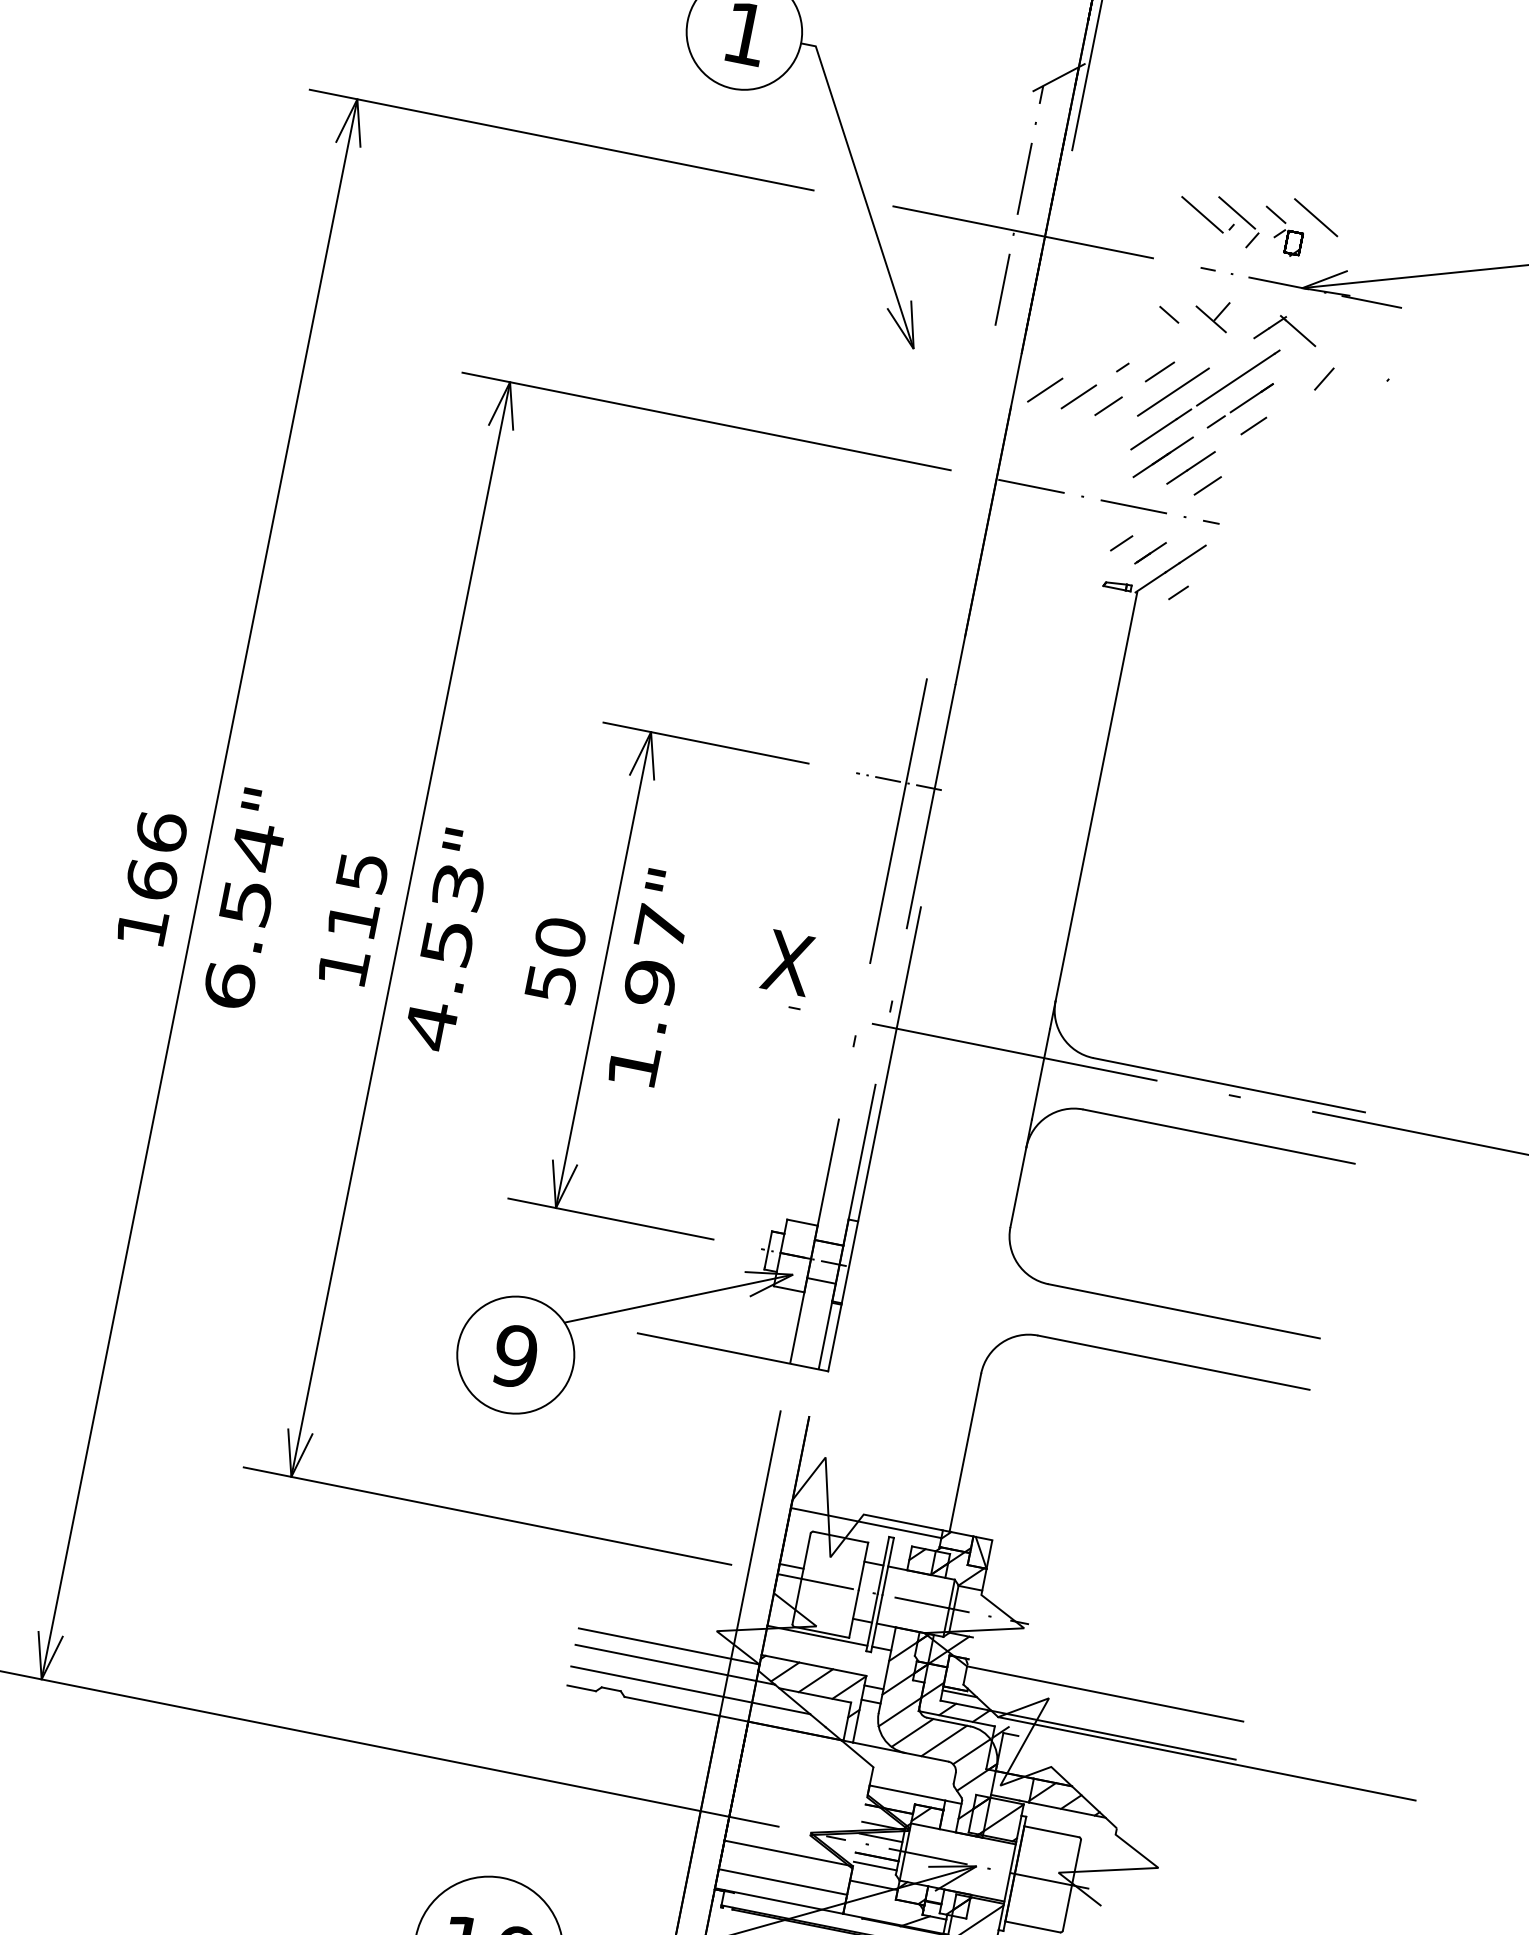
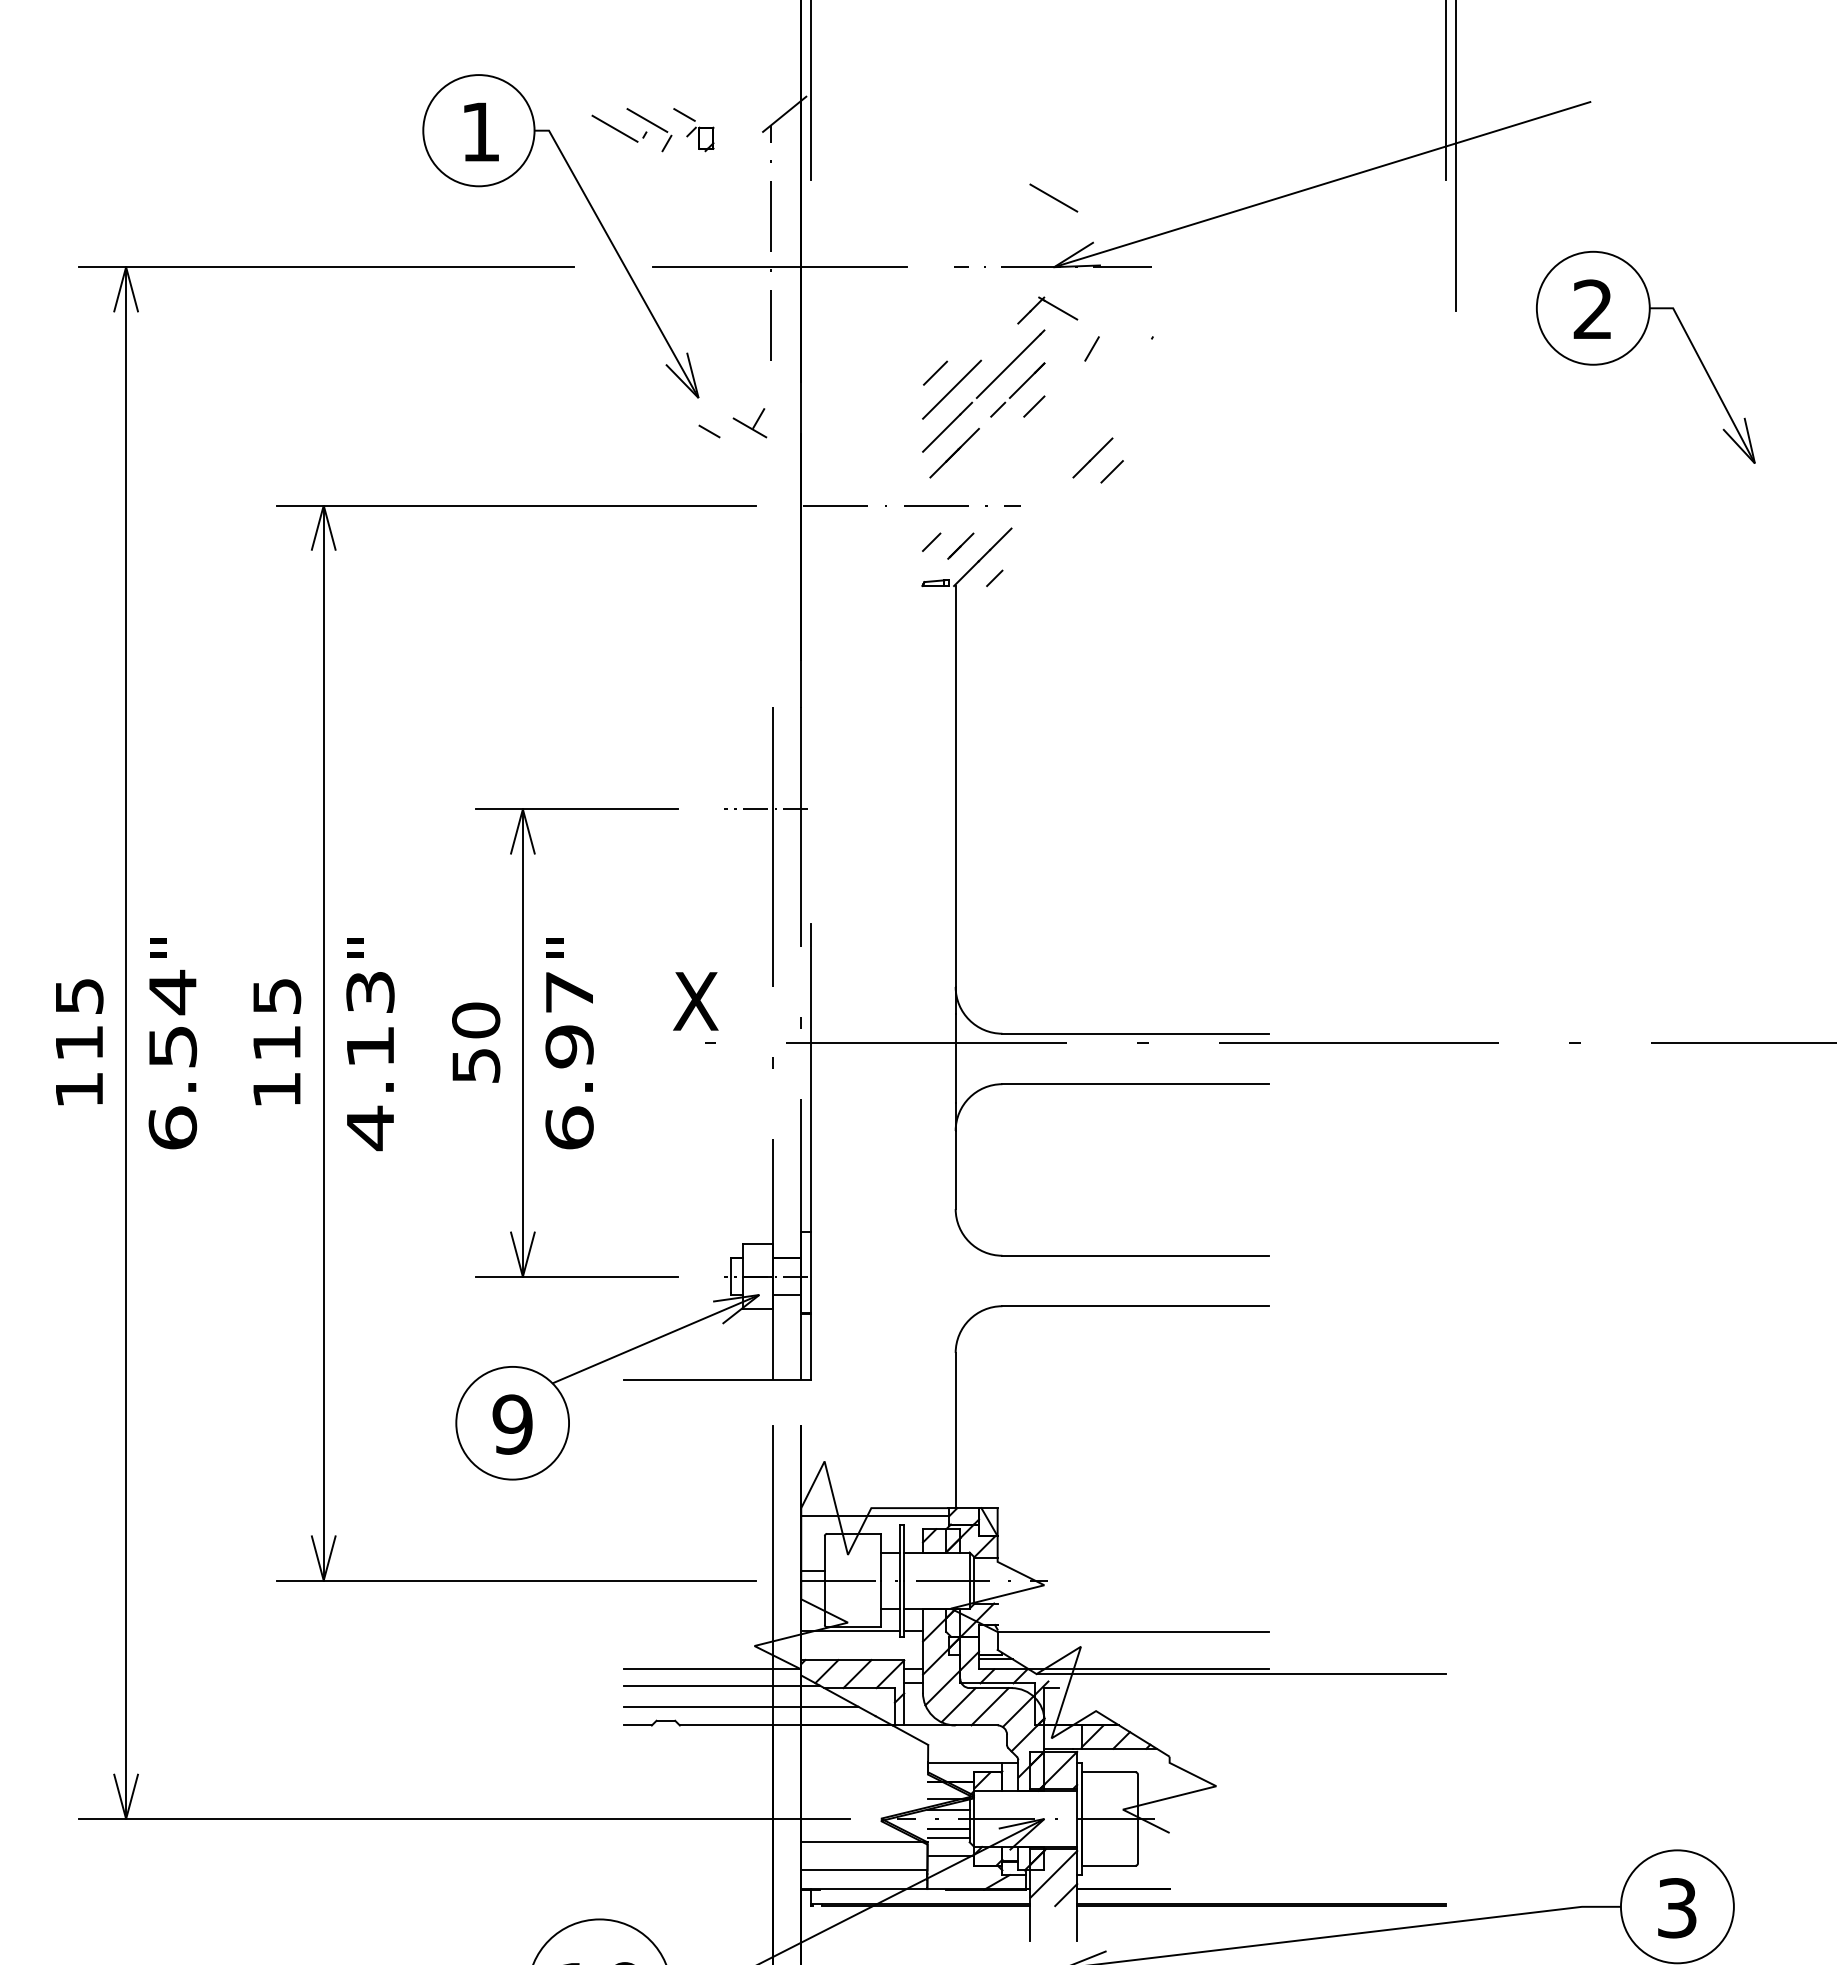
part: (1240, 224) -> (652, 130), moved
part: (1194, 311) -> (732, 423), moved
part: (1085, 391) -> (868, 405), removed
part: (1195, 471) -> (1097, 460), moved
text: (156, 855) -> (79, 1019), 166 -> 115
text: (447, 943) -> (370, 1047), 4.53 -> 4.13
text: (633, 1065) -> (569, 1127), 1.97 -> 6.97

